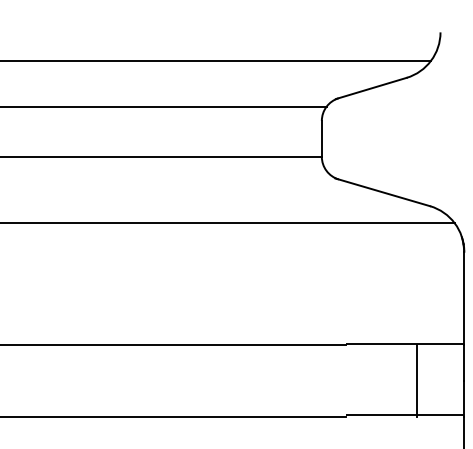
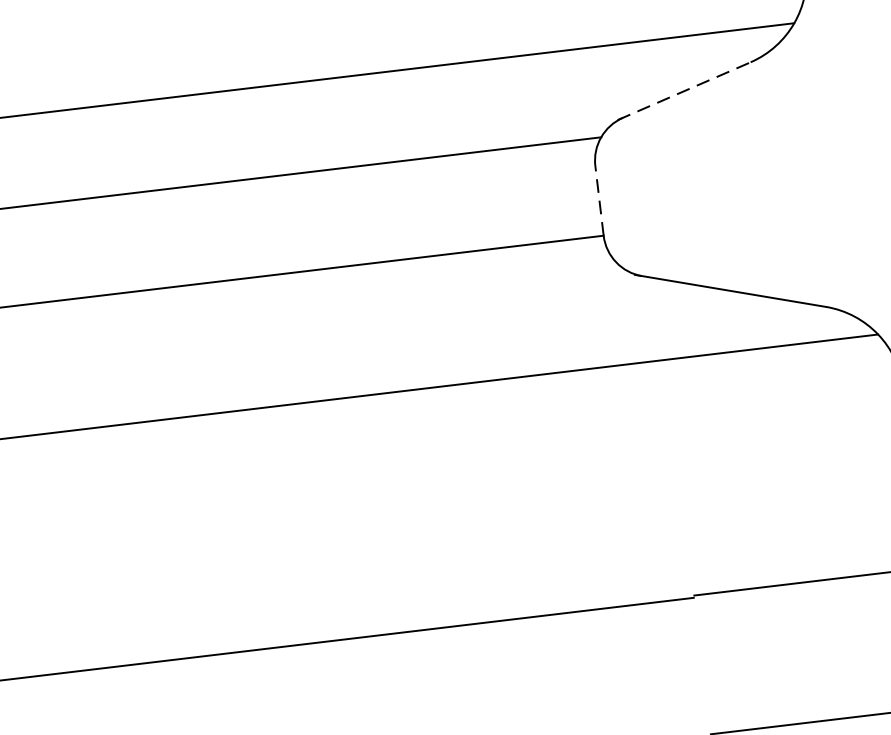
line: (371, 88) -> (684, 91), solid -> dashed
line: (321, 138) -> (598, 200), solid -> dashed
line: (416, 380) -> (840, 649), removed

